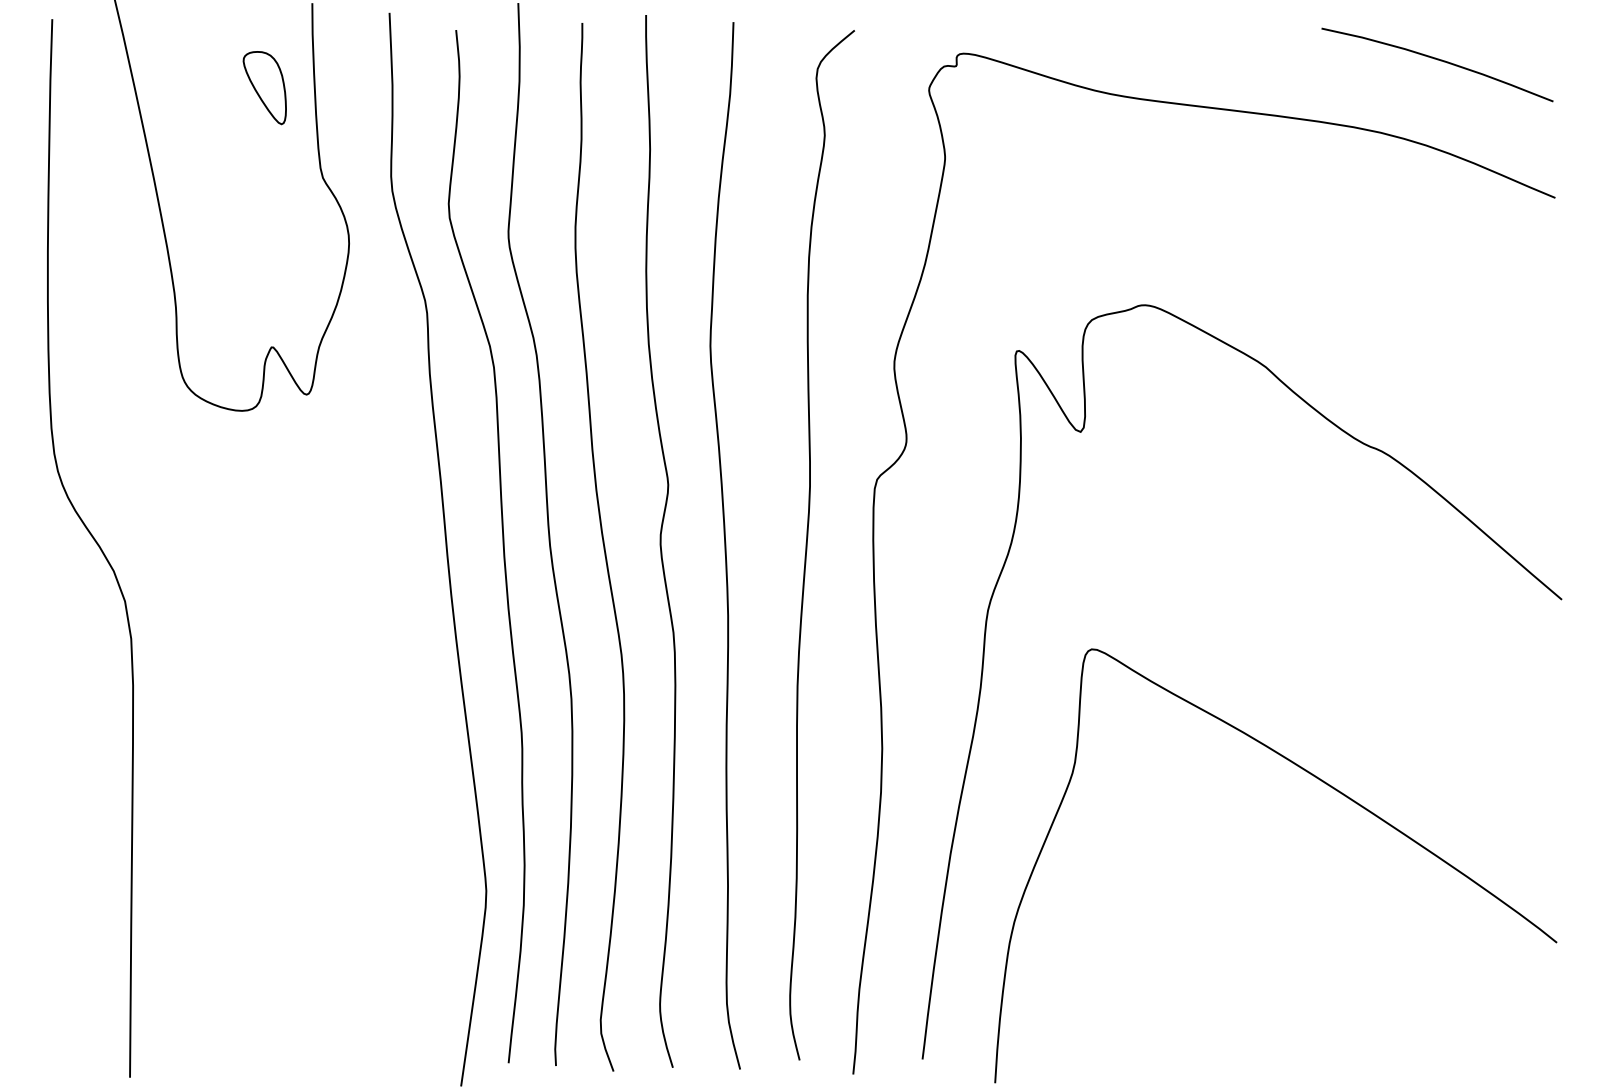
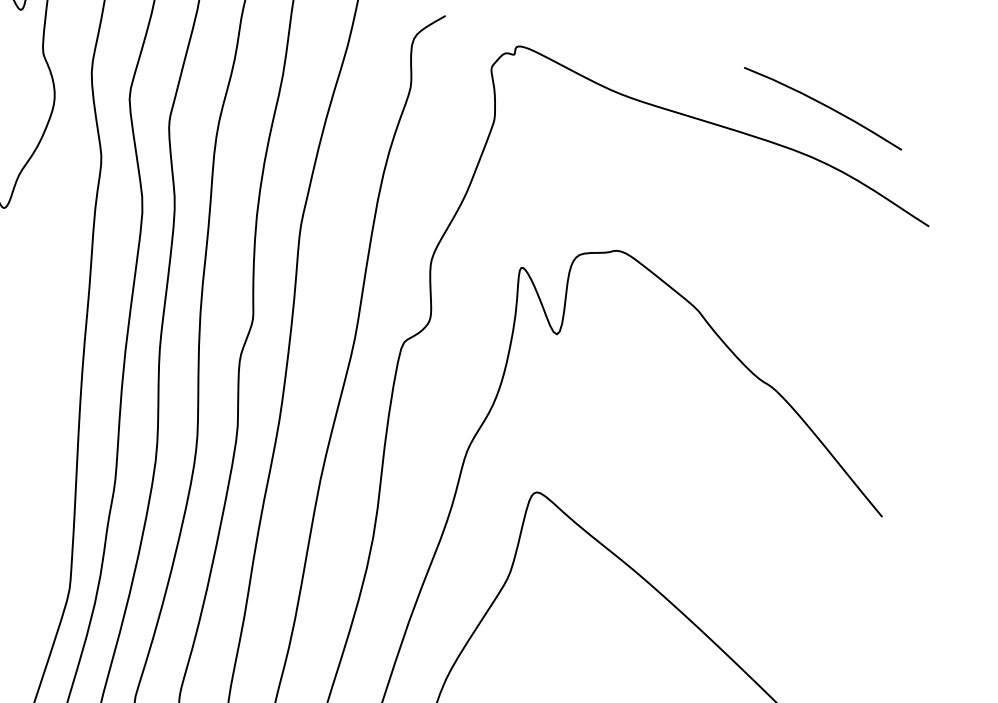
curve: (1437, 60) -> (823, 105), moved

